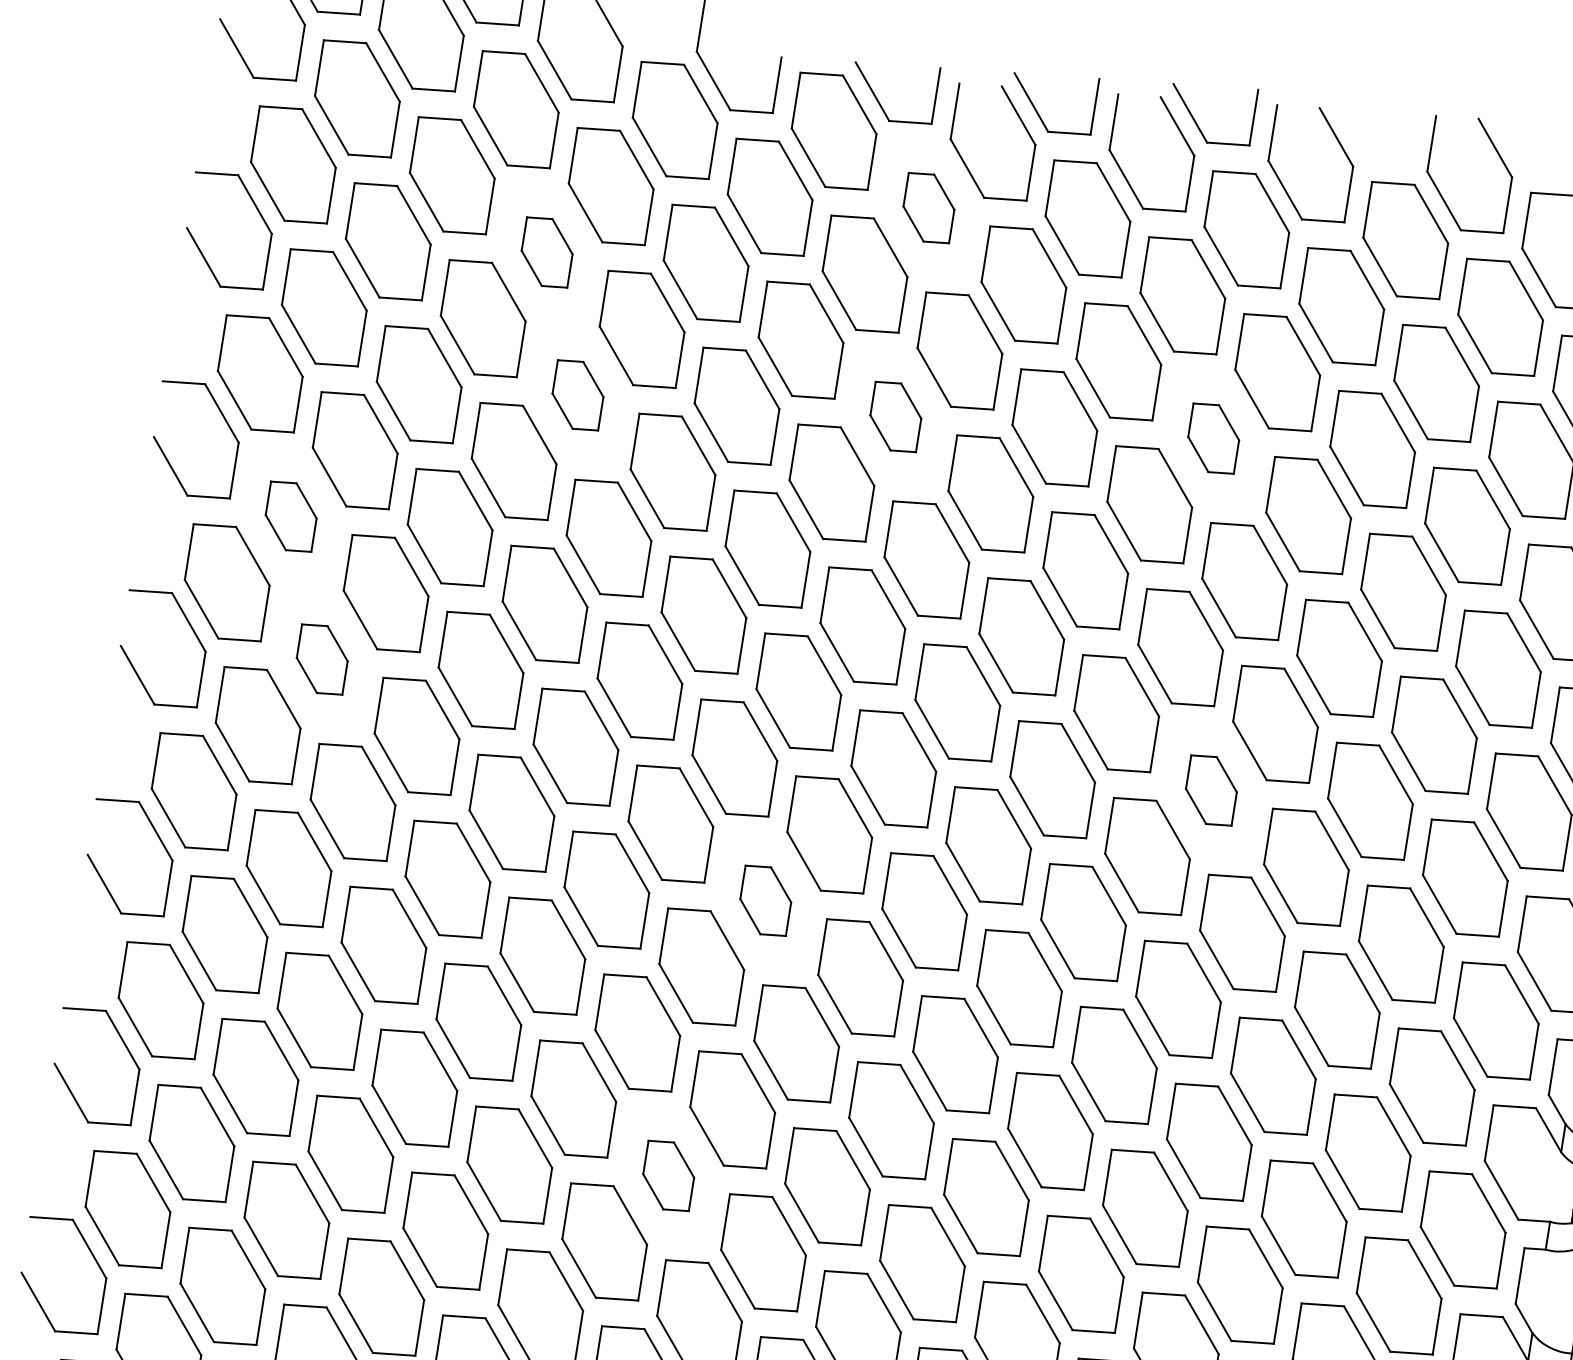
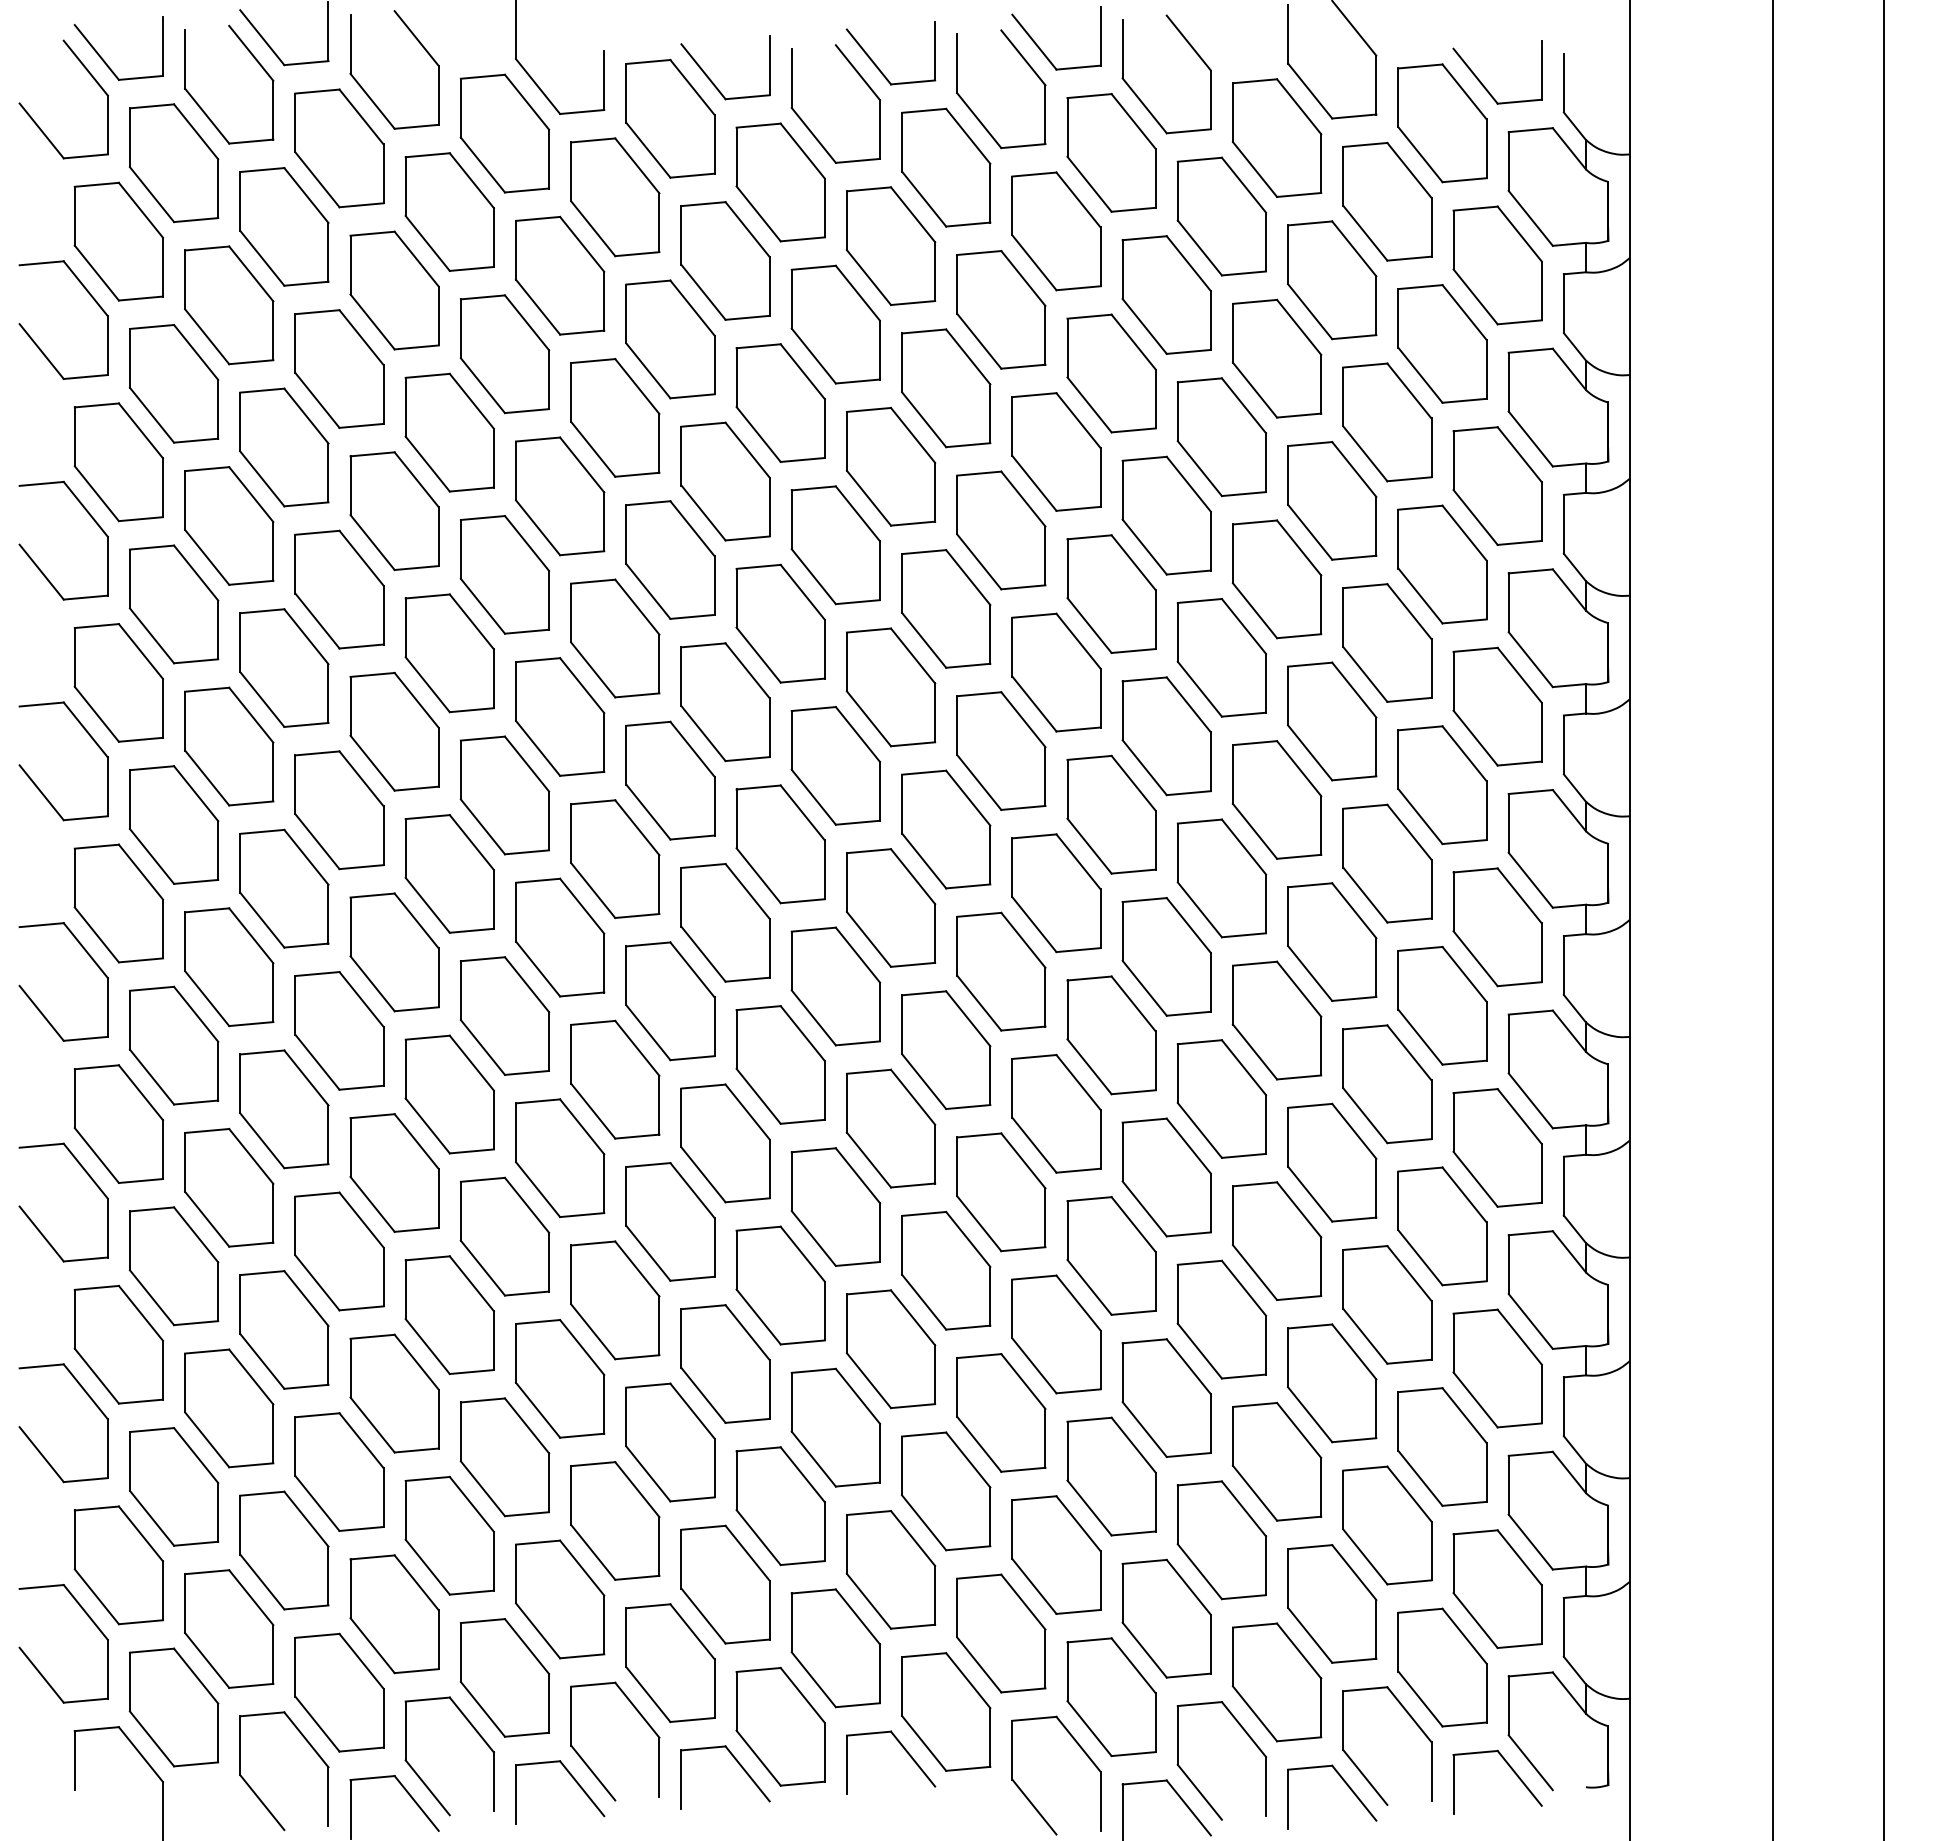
part: (928, 208) -> (780, 182), size x1.67
part: (547, 252) -> (394, 290), size x1.67
part: (577, 395) -> (449, 432), size x1.67
part: (895, 416) -> (780, 402), size x1.67
part: (1213, 438) -> (1111, 373), size x1.67
part: (290, 516) -> (173, 604), size x1.67
part: (322, 659) -> (229, 746), size x1.67
part: (1211, 790) -> (1166, 736), size x1.67
part: (765, 900) -> (725, 922), size x1.67
part: (668, 1175) -> (670, 1221), size x1.67

